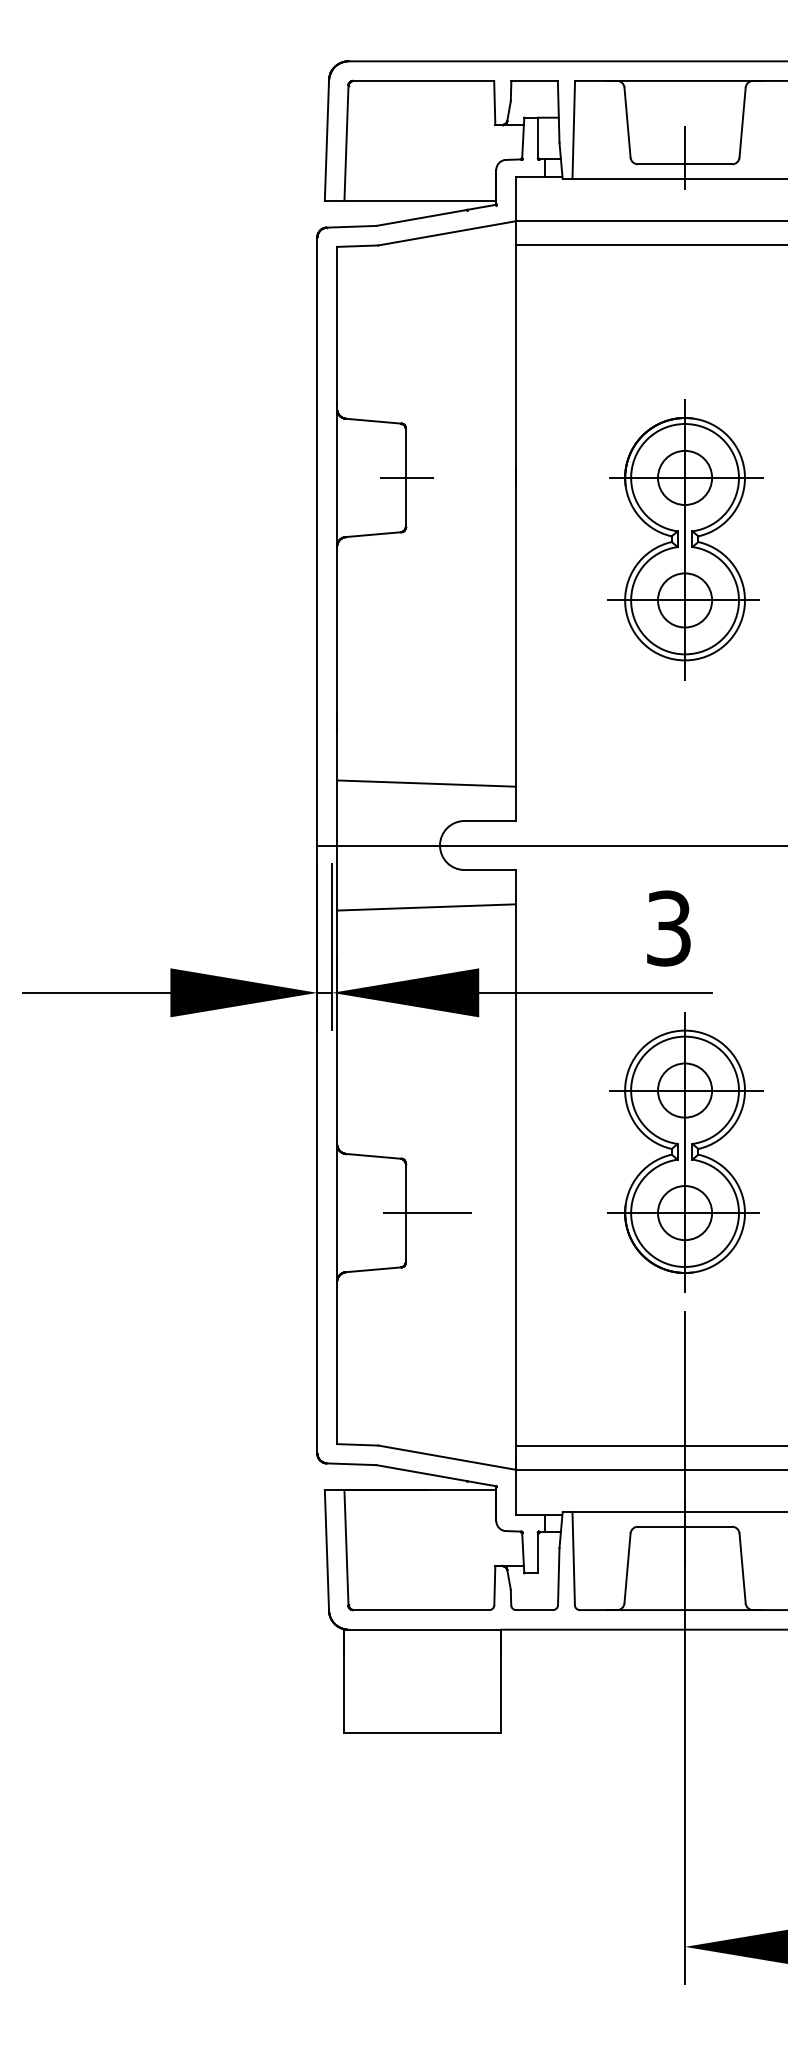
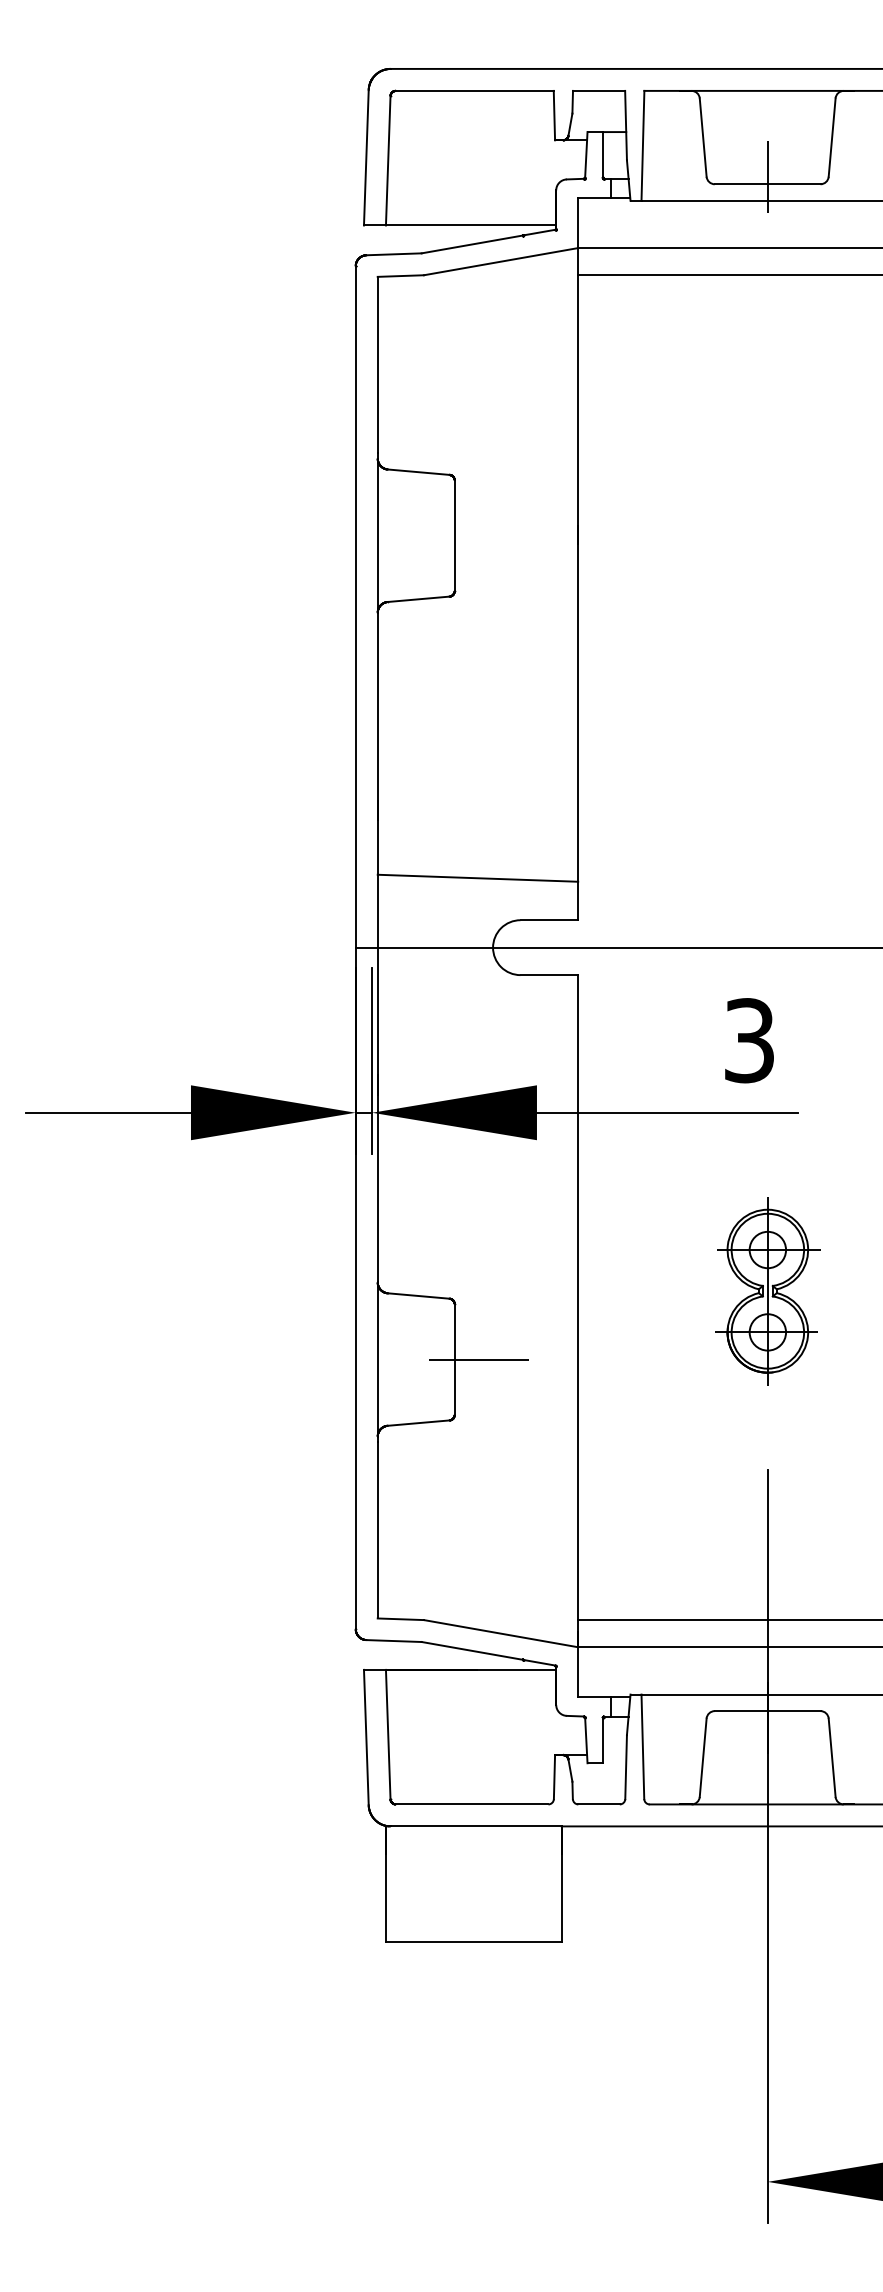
line: (407, 477) -> (456, 535), removed
part: (685, 539) -> (768, 604), removed
line: (426, 907) -> (477, 1017), removed
part: (685, 1152) -> (768, 1291), size x0.6

